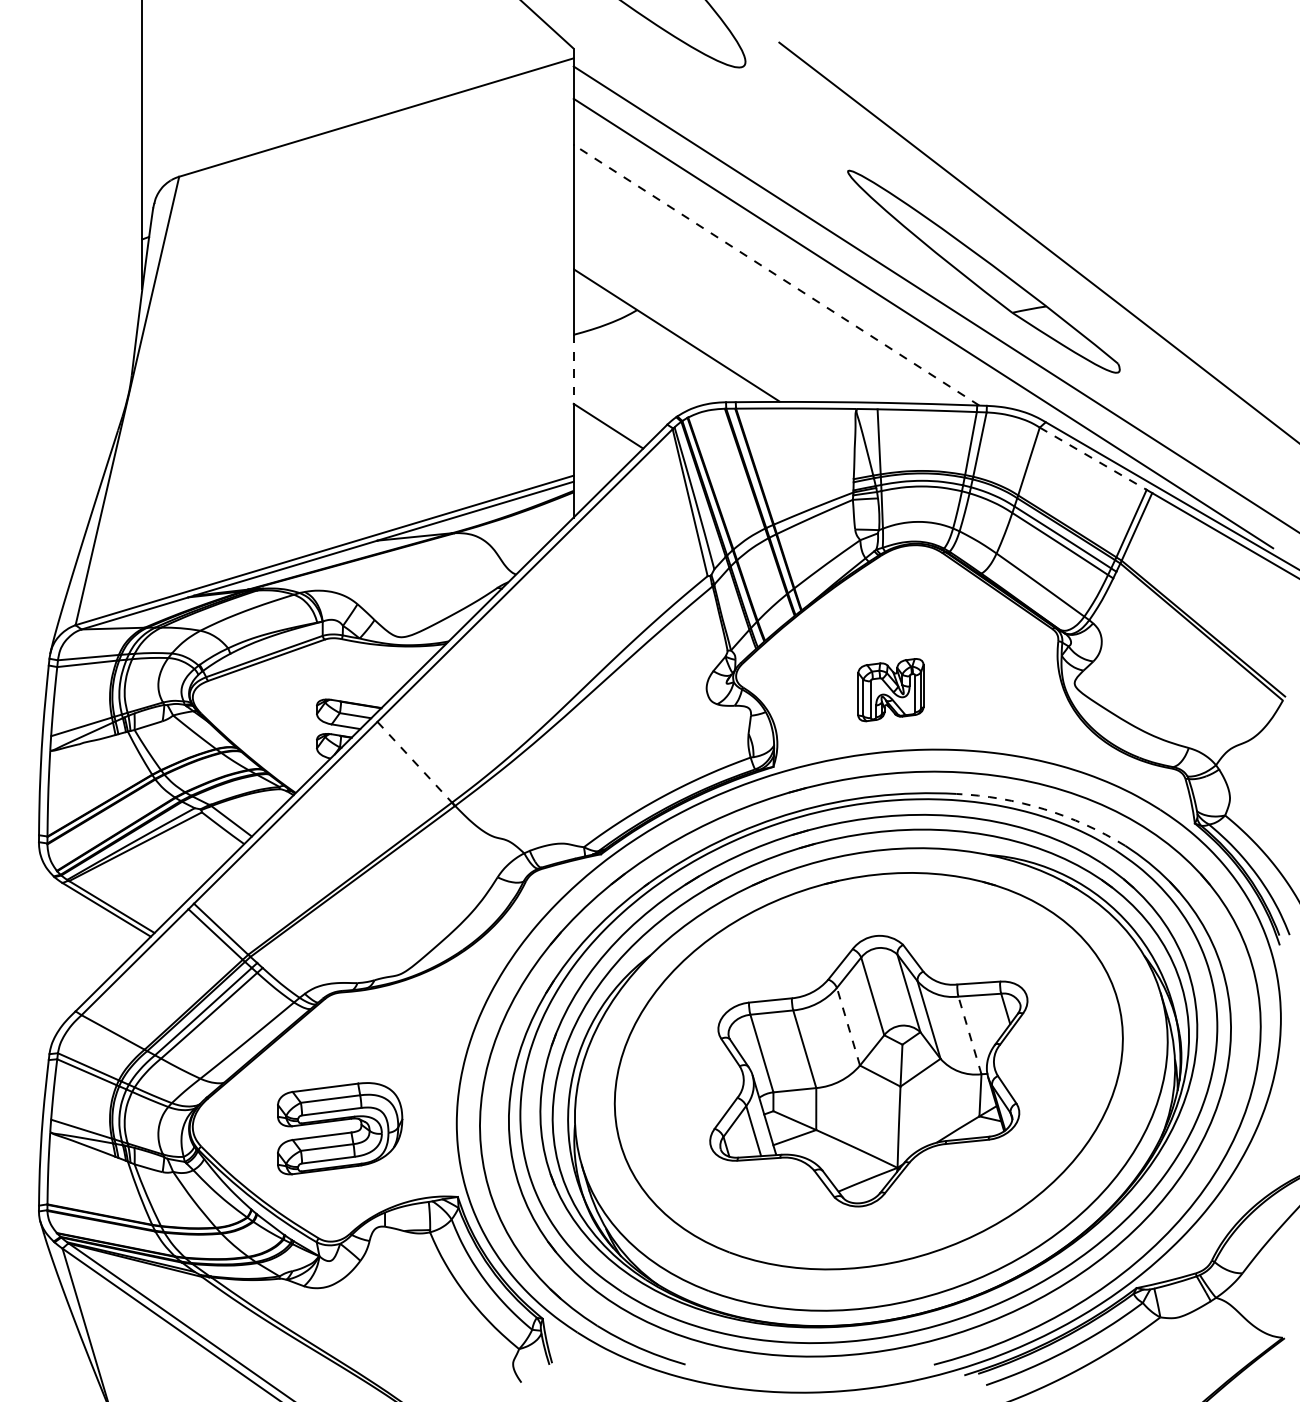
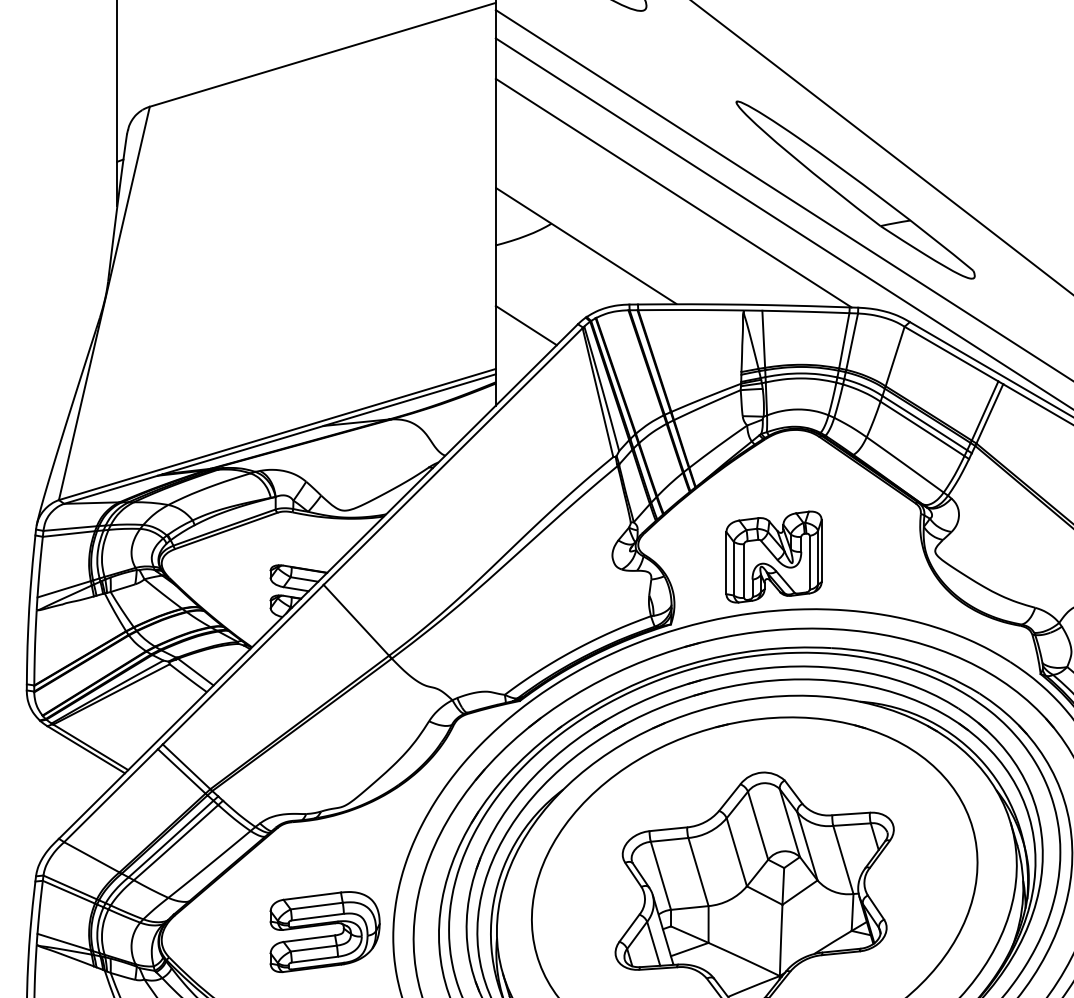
line: (776, 274) -> (673, 192), dashed -> solid
line: (573, 369) -> (495, 275), dashed -> solid
line: (1093, 458) -> (951, 353), dashed -> solid
part: (890, 689) -> (773, 556), size x1.67
line: (414, 762) -> (356, 620), dashed -> solid
arc: (1044, 809) -> (908, 661), dashed -> solid
line: (848, 1026) -> (736, 852), dashed -> solid
line: (969, 1035) -> (842, 859), dashed -> solid
part: (340, 1128) -> (325, 931), moved

